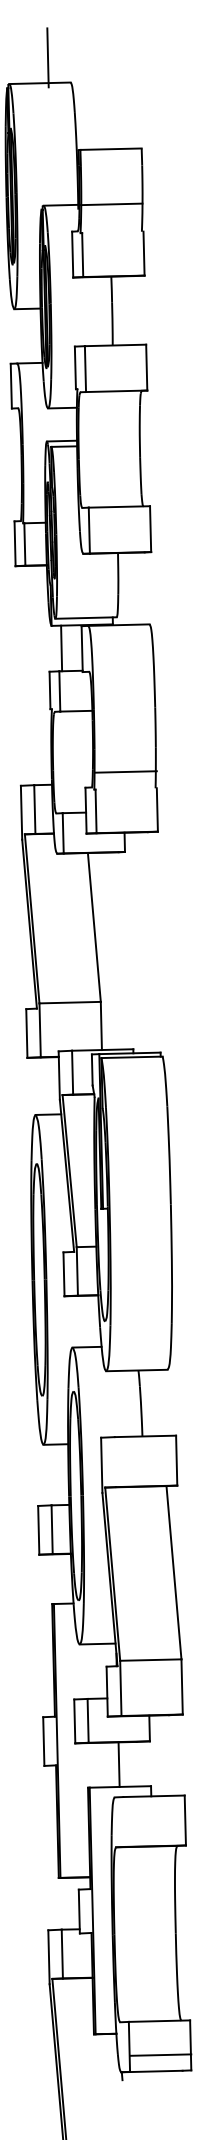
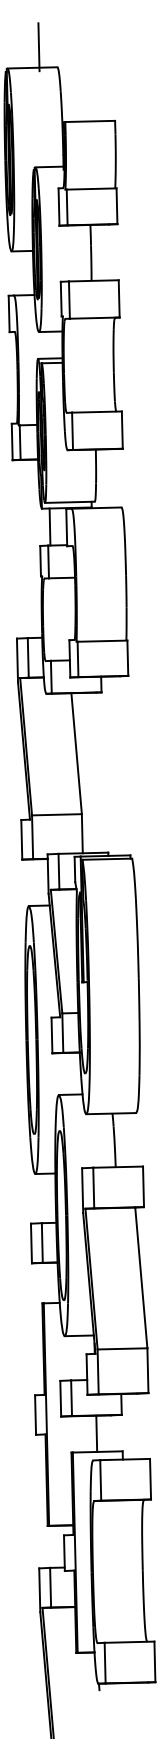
line: (111, 204) -> (91, 189), moved
line: (125, 771) -> (101, 640), moved
line: (115, 1462) -> (93, 1188), added
line: (123, 1821) -> (100, 1480), added
line: (160, 2054) -> (130, 1682), moved

